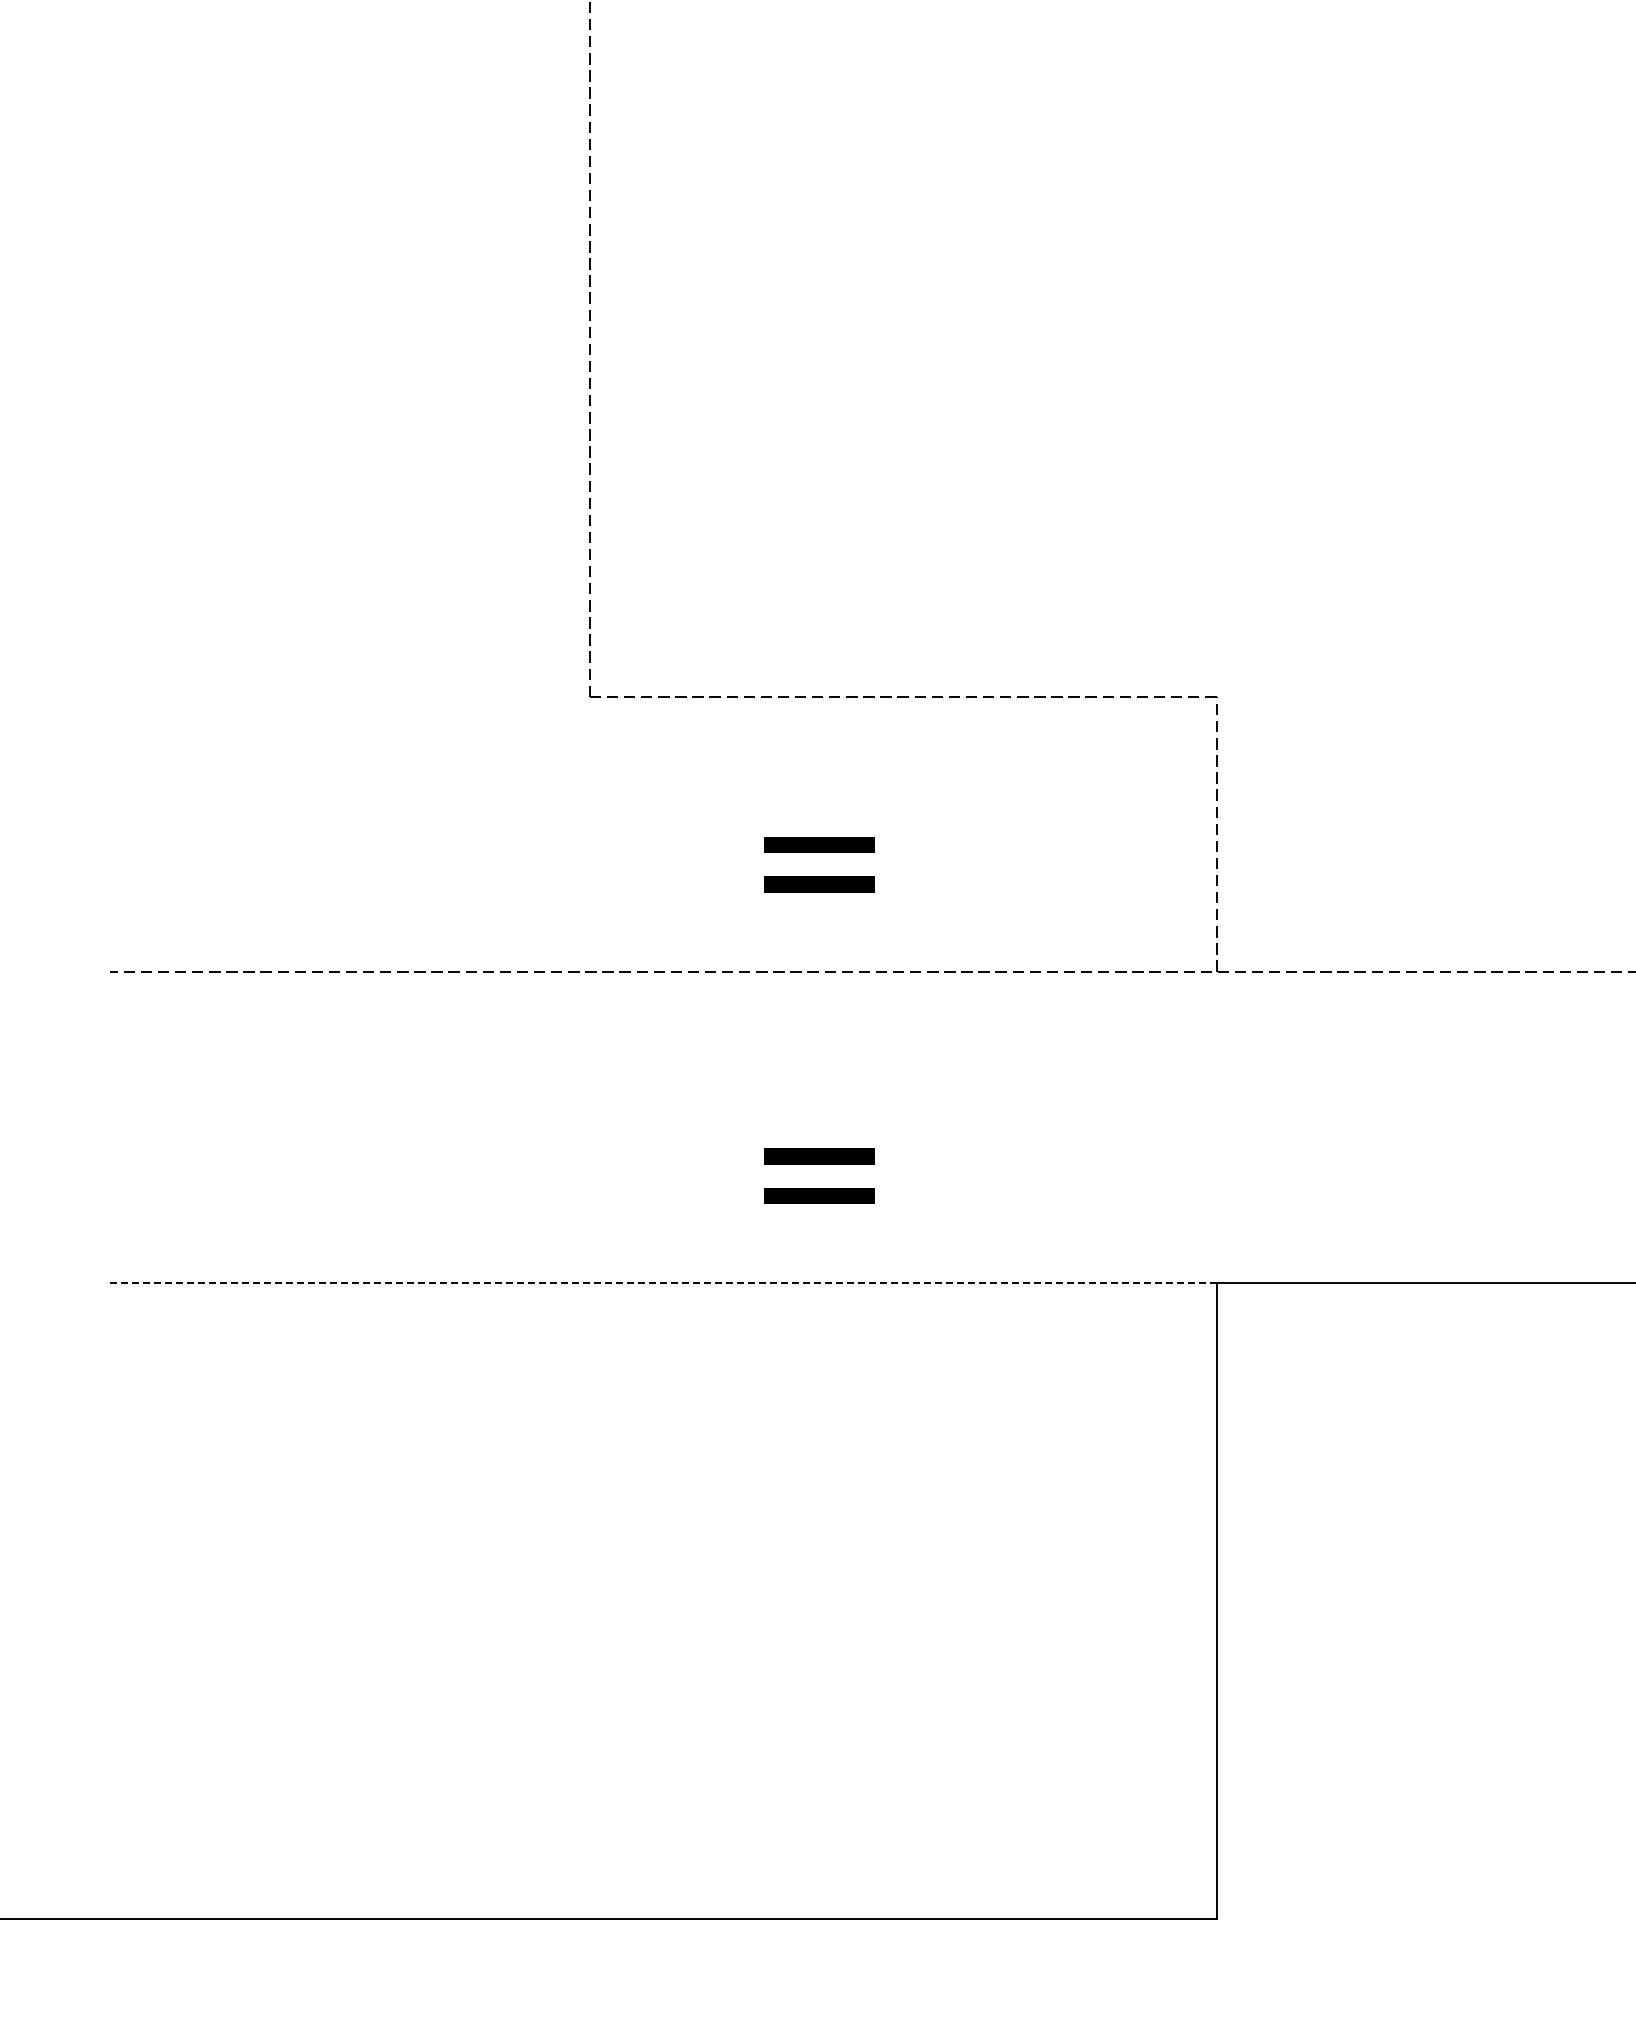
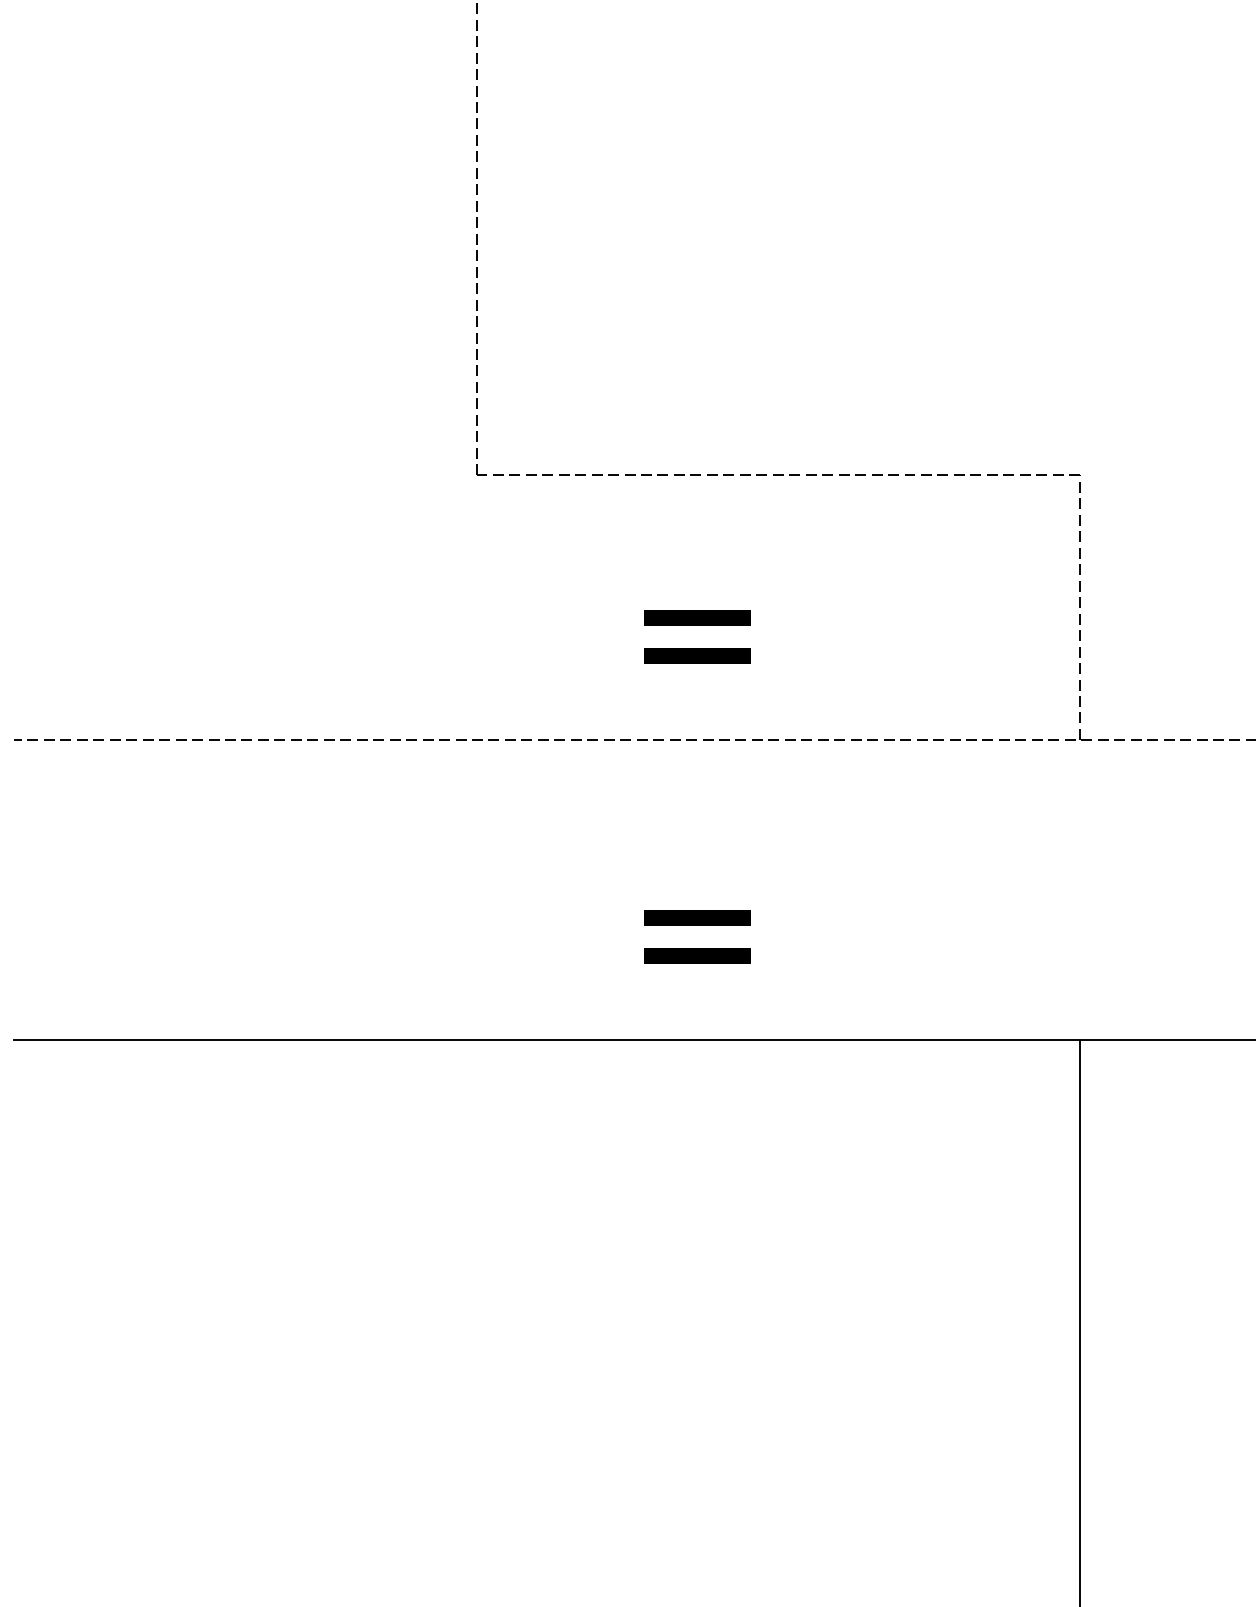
line: (663, 1283) -> (547, 1040), dashed -> solid

